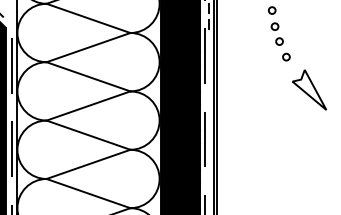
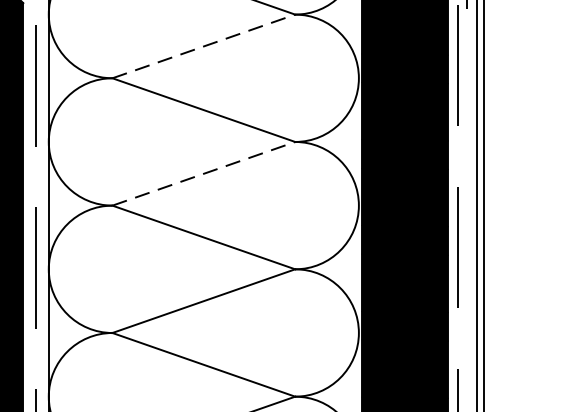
line: (89, 47) -> (205, 46), solid -> dashed
line: (89, 105) -> (205, 172), solid -> dashed

